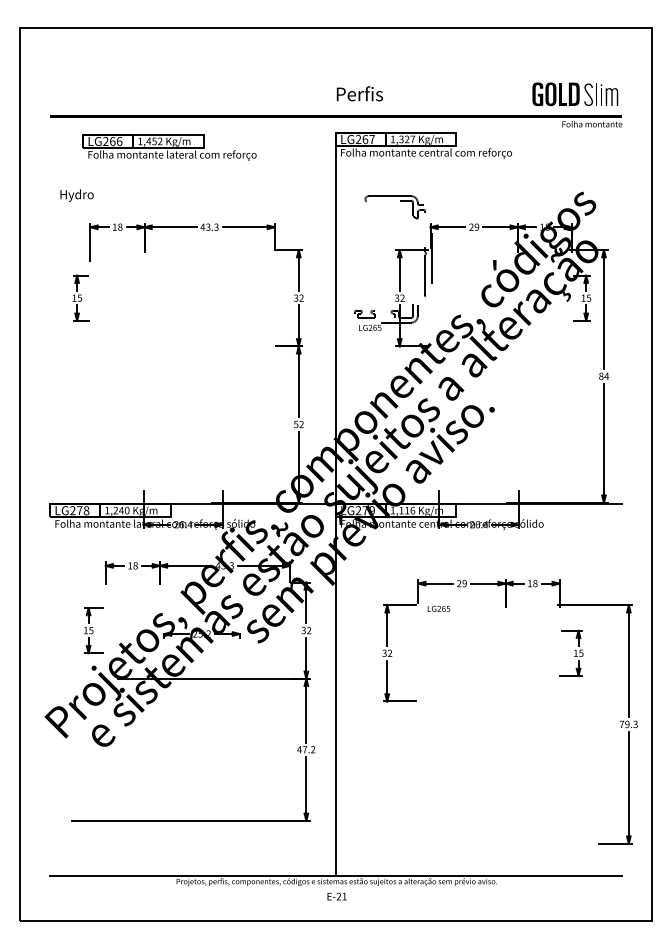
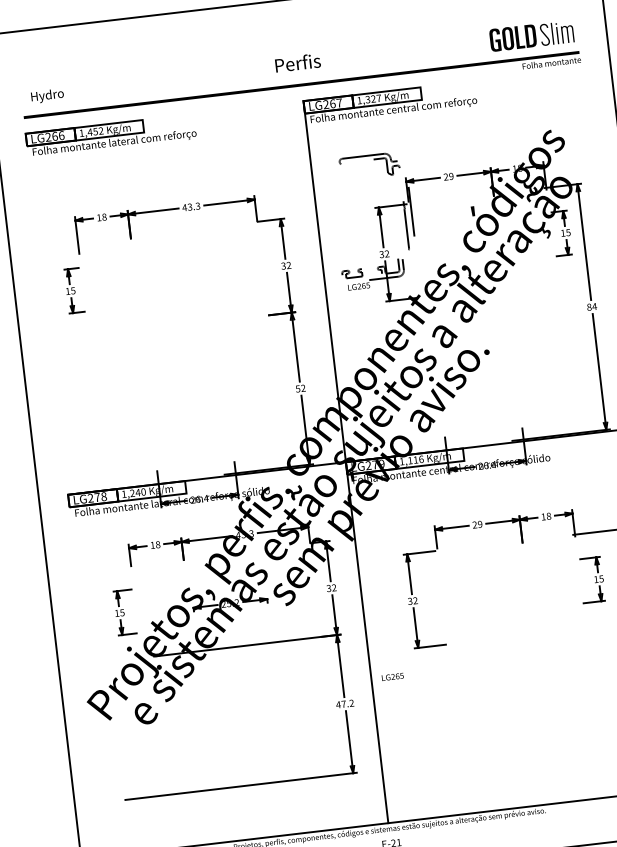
text: (359, 93) -> (297, 62), moved
part: (169, 147) -> (110, 135), moved
text: (76, 195) -> (47, 95), moved
text: (438, 608) -> (392, 676), moved

